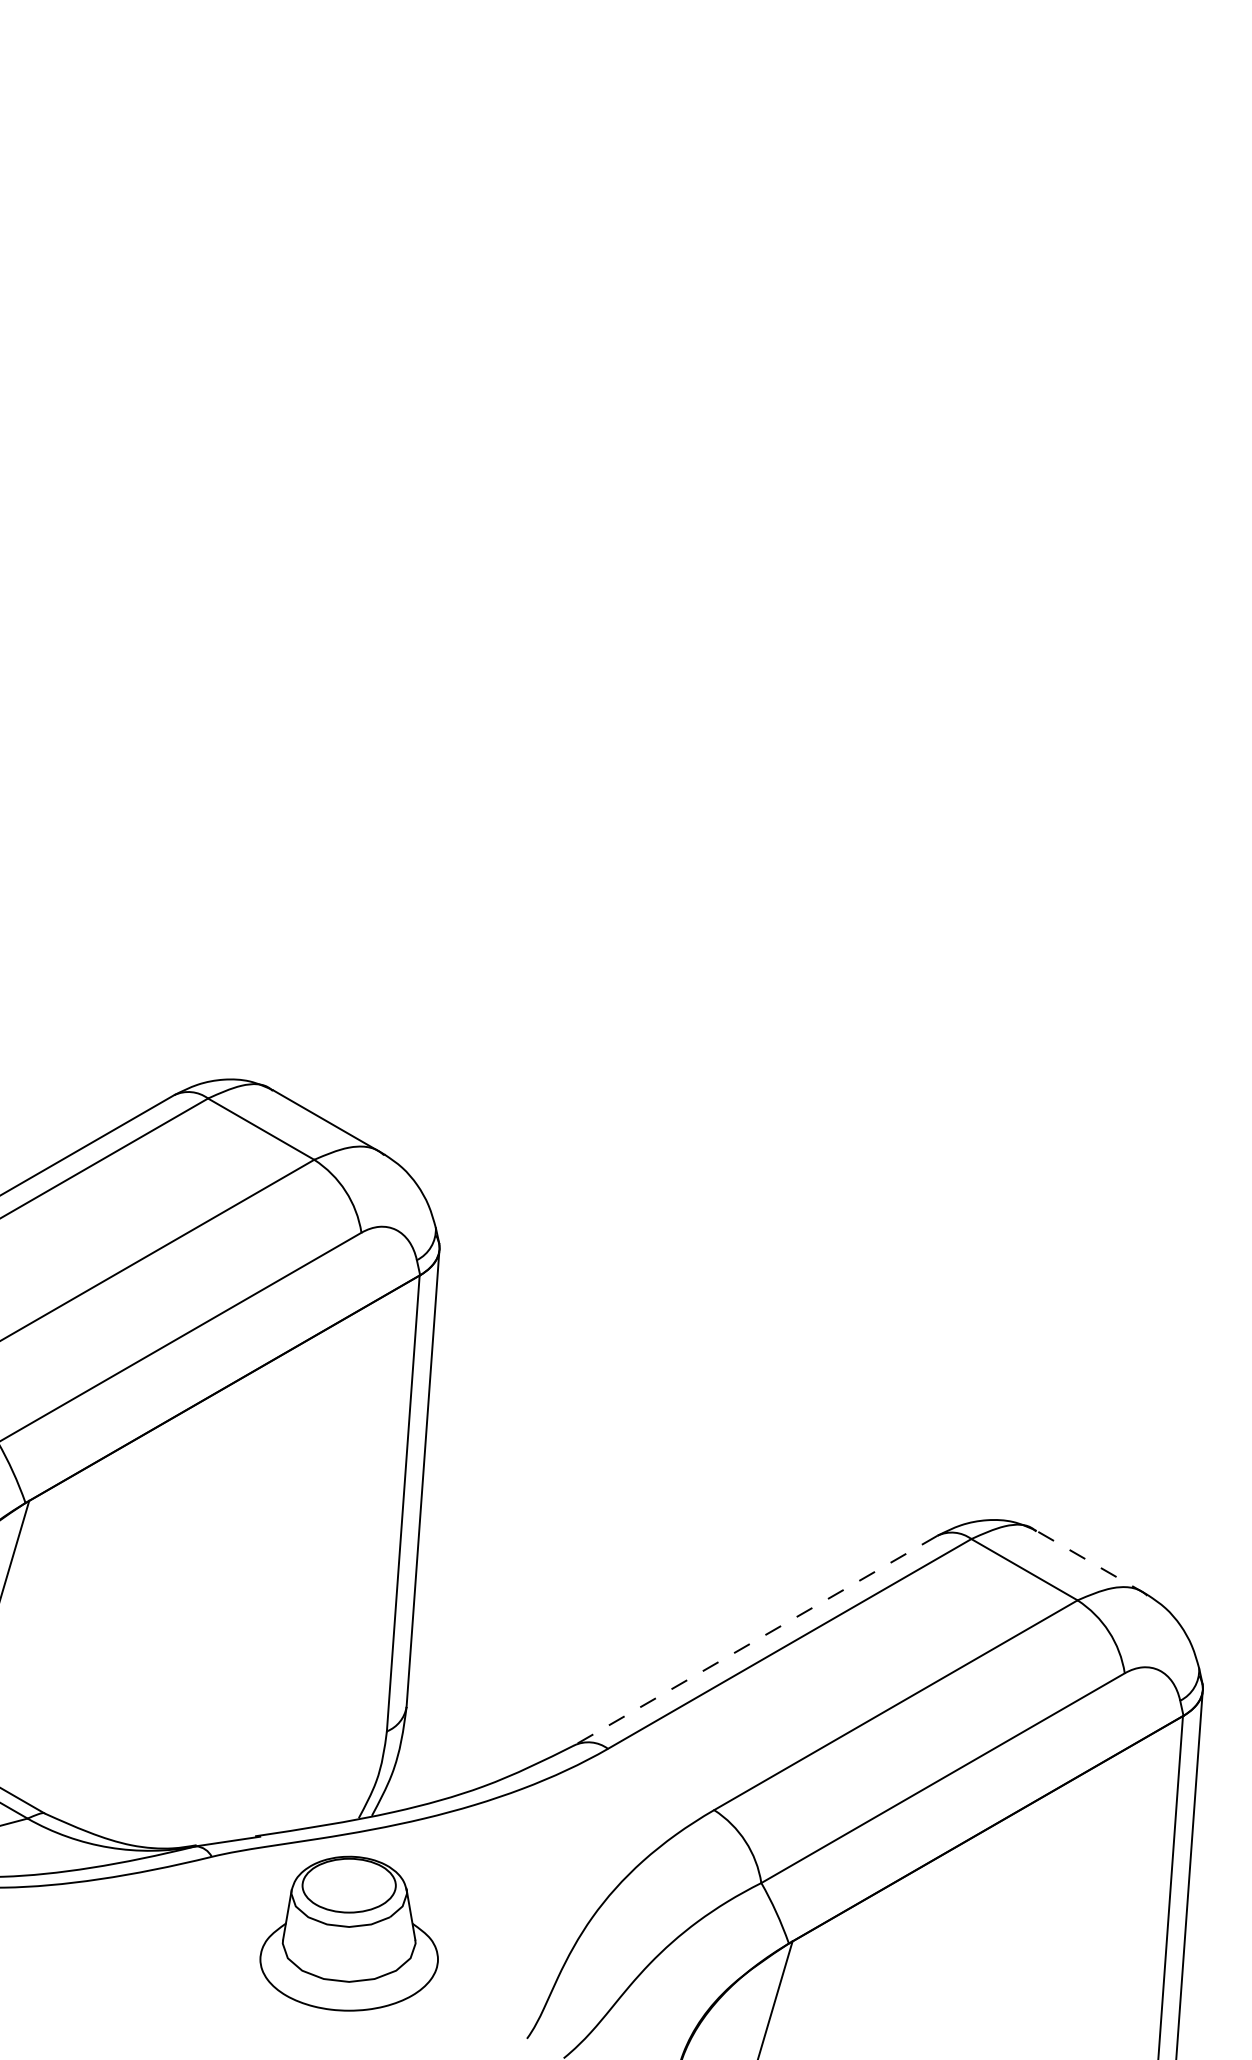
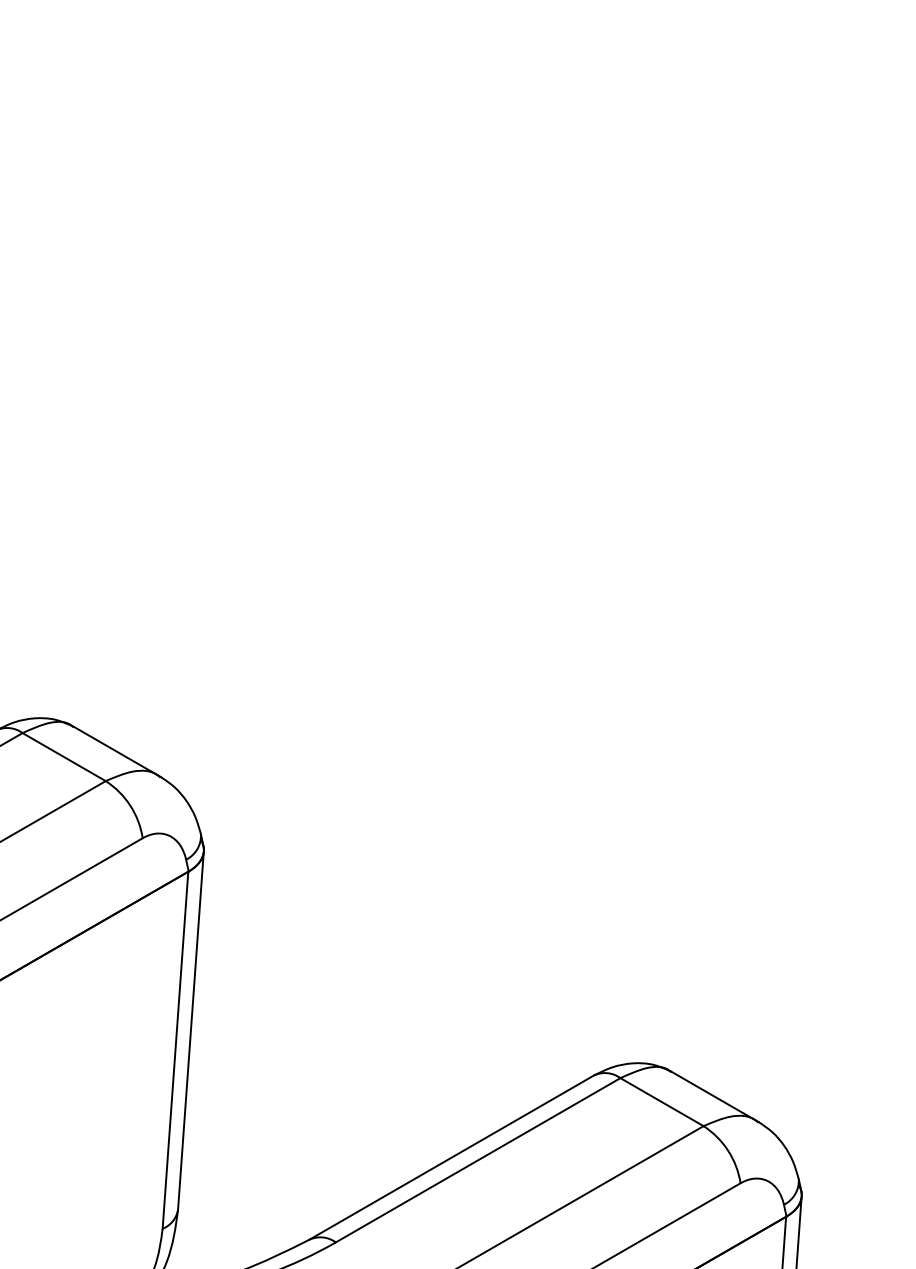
line: (1091, 1562) -> (714, 1096), dashed -> solid
line: (755, 1640) -> (451, 1157), dashed -> solid

